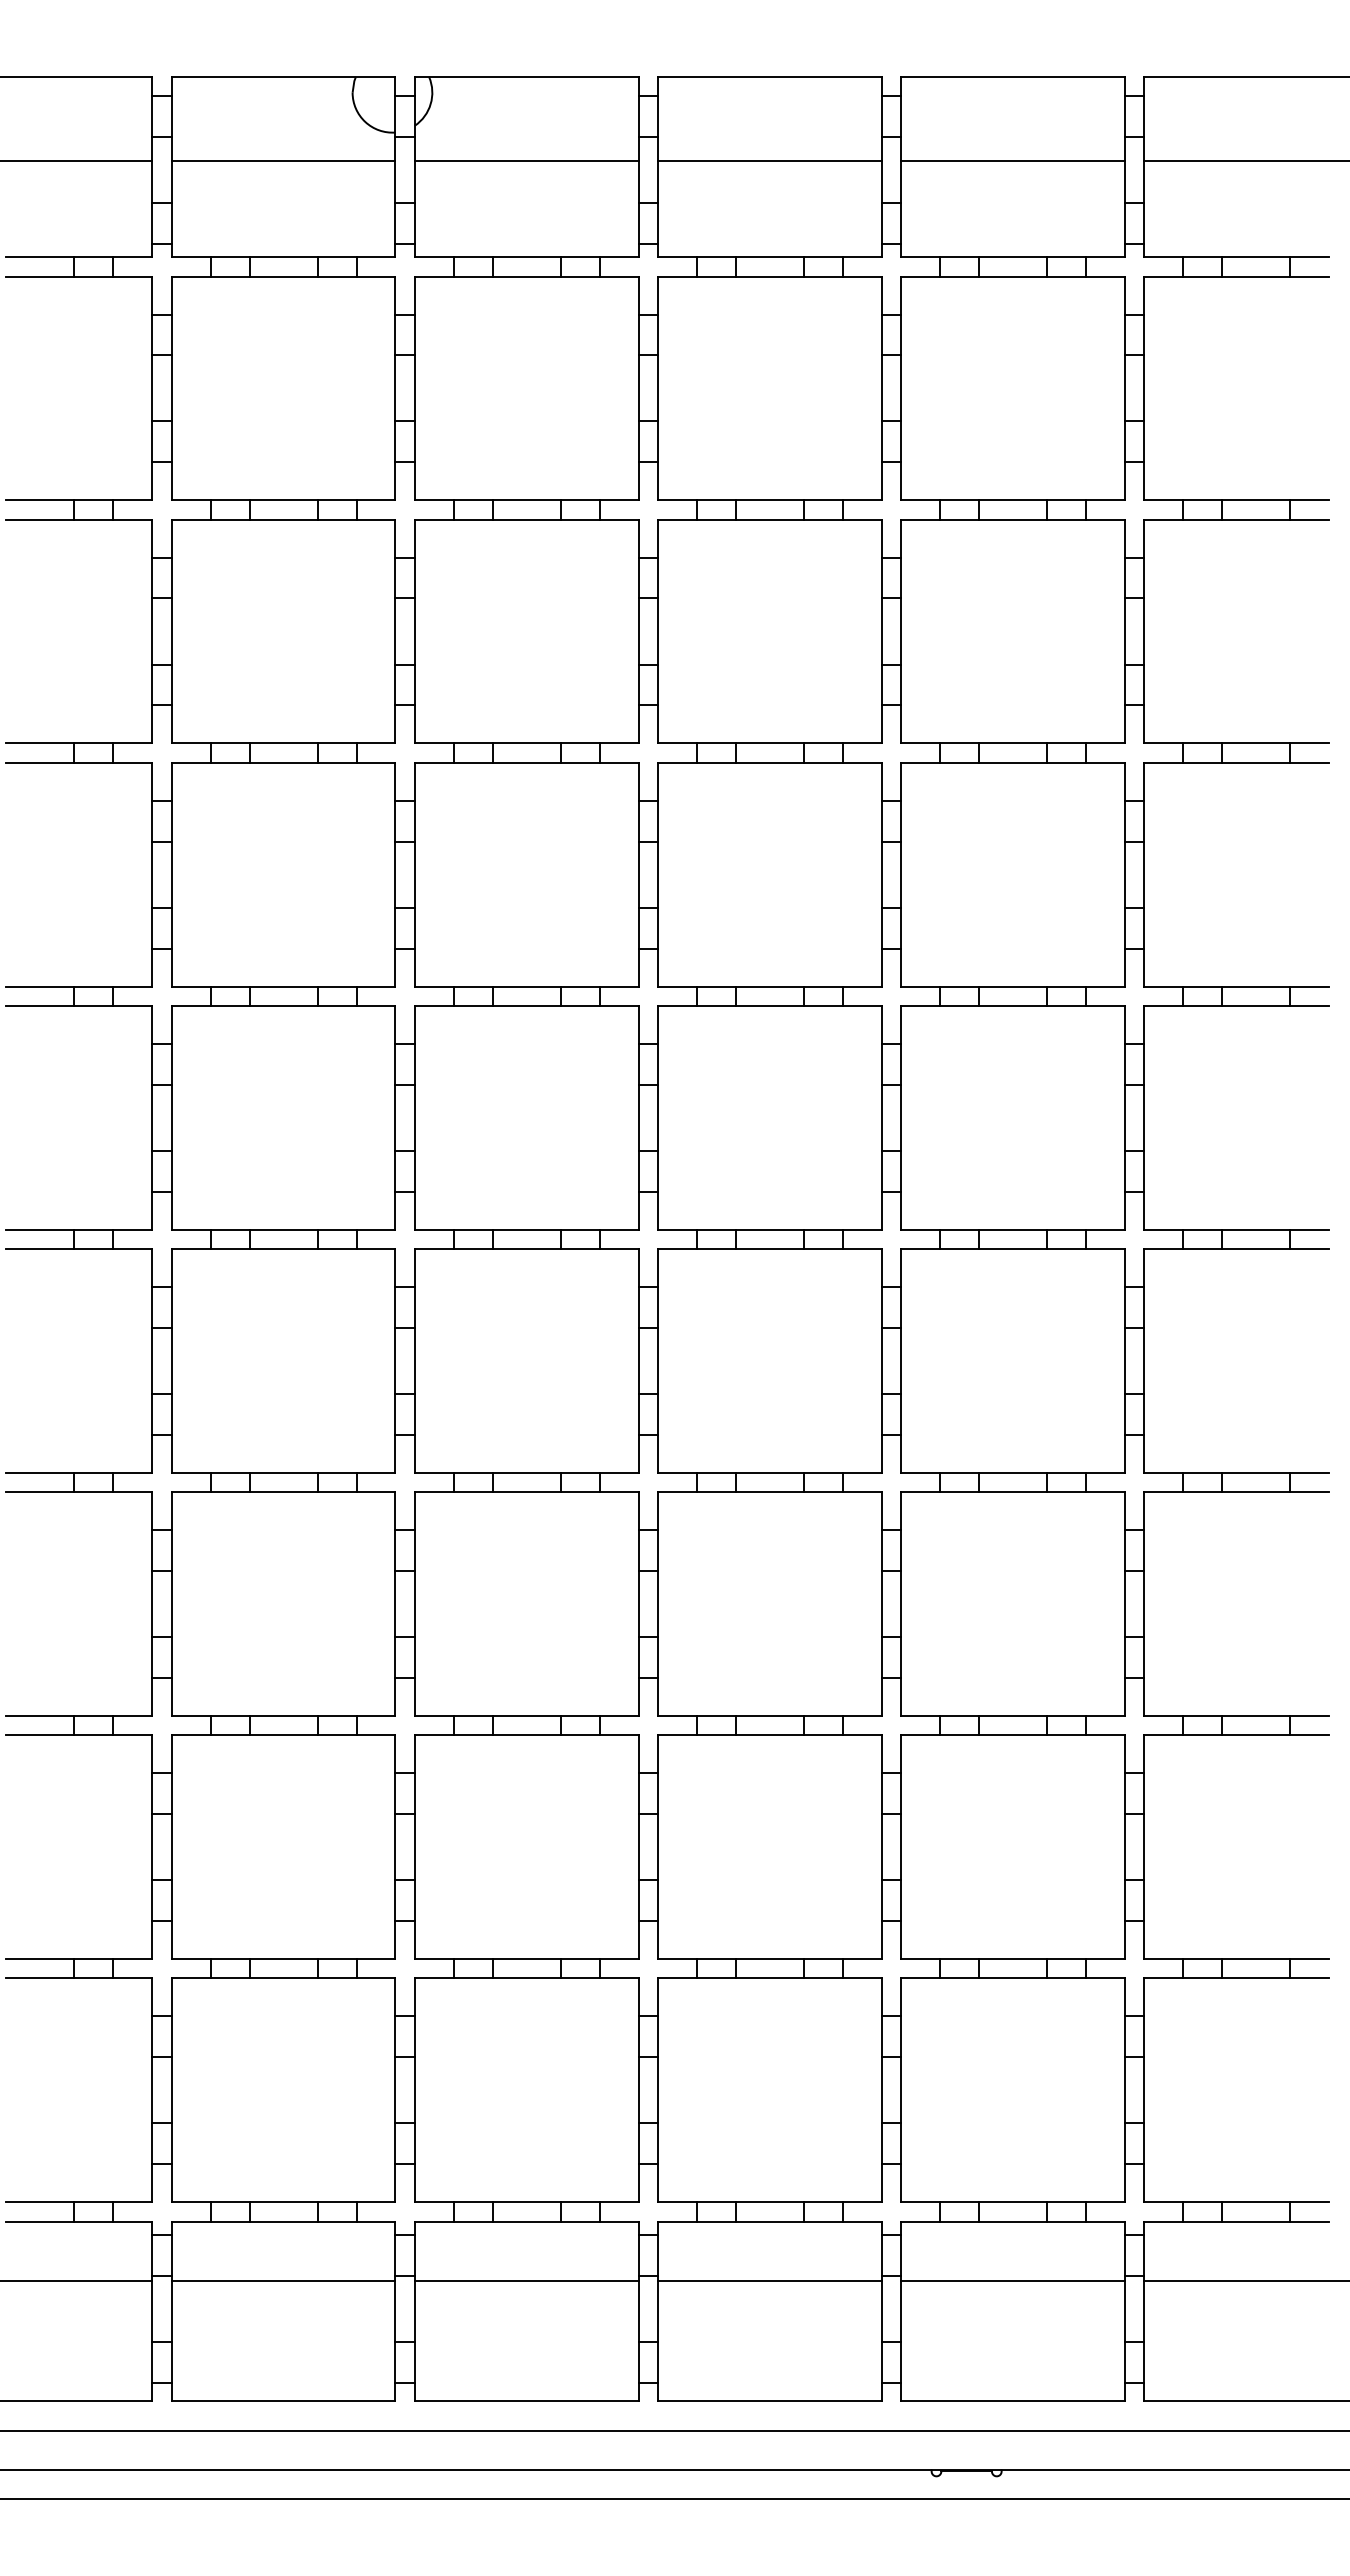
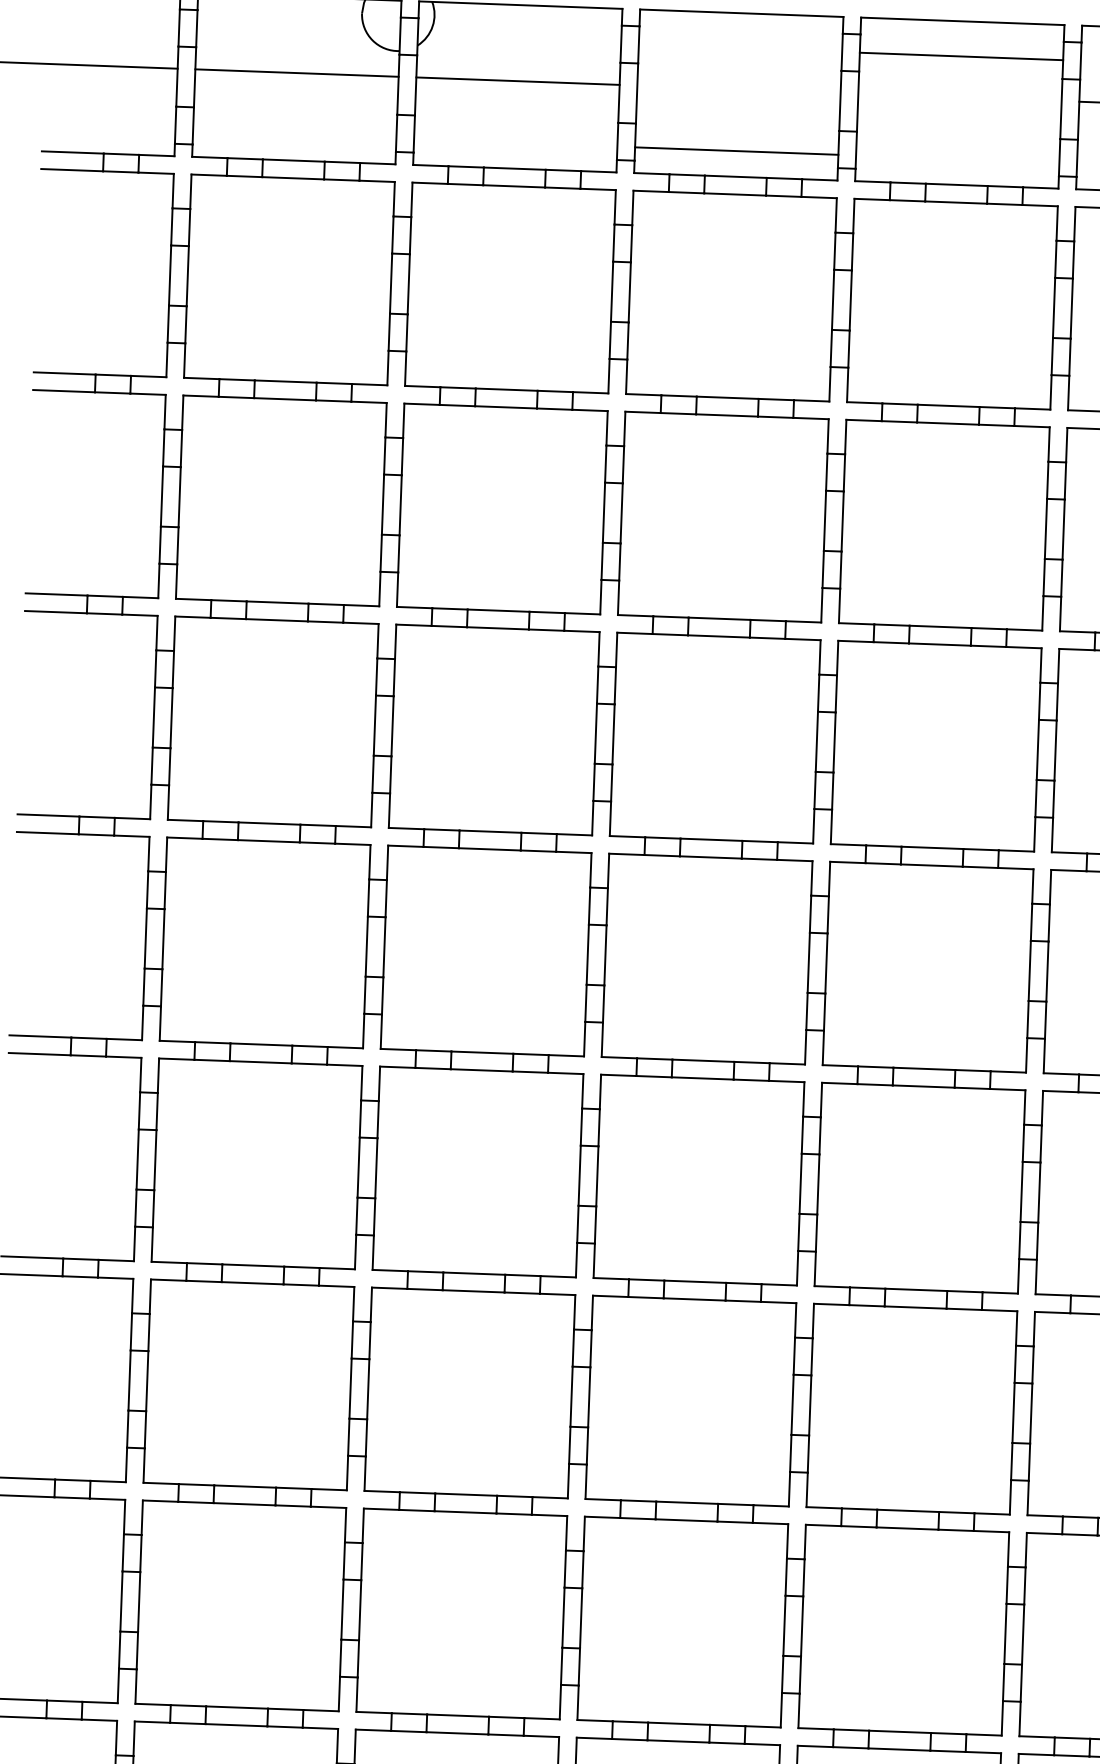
line: (769, 160) -> (736, 150), moved
line: (1012, 160) -> (961, 56), moved

